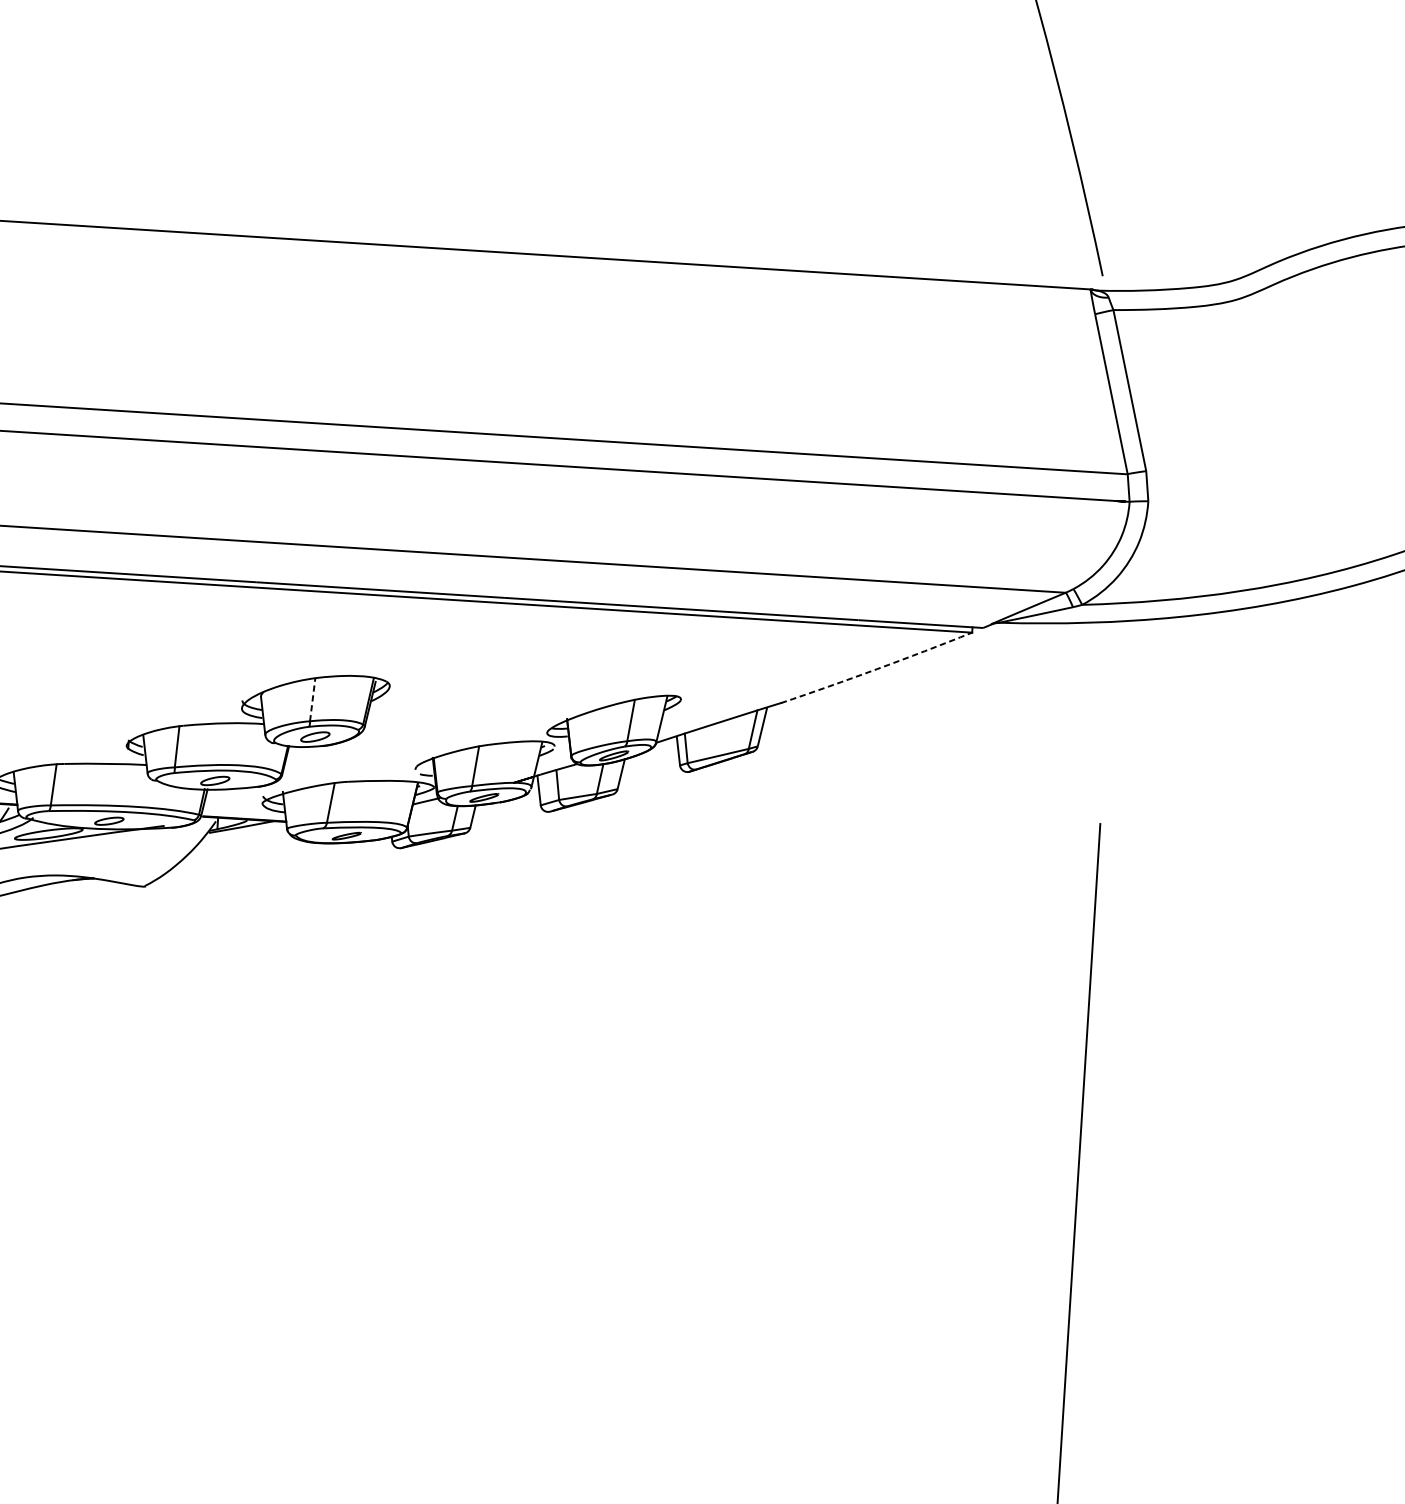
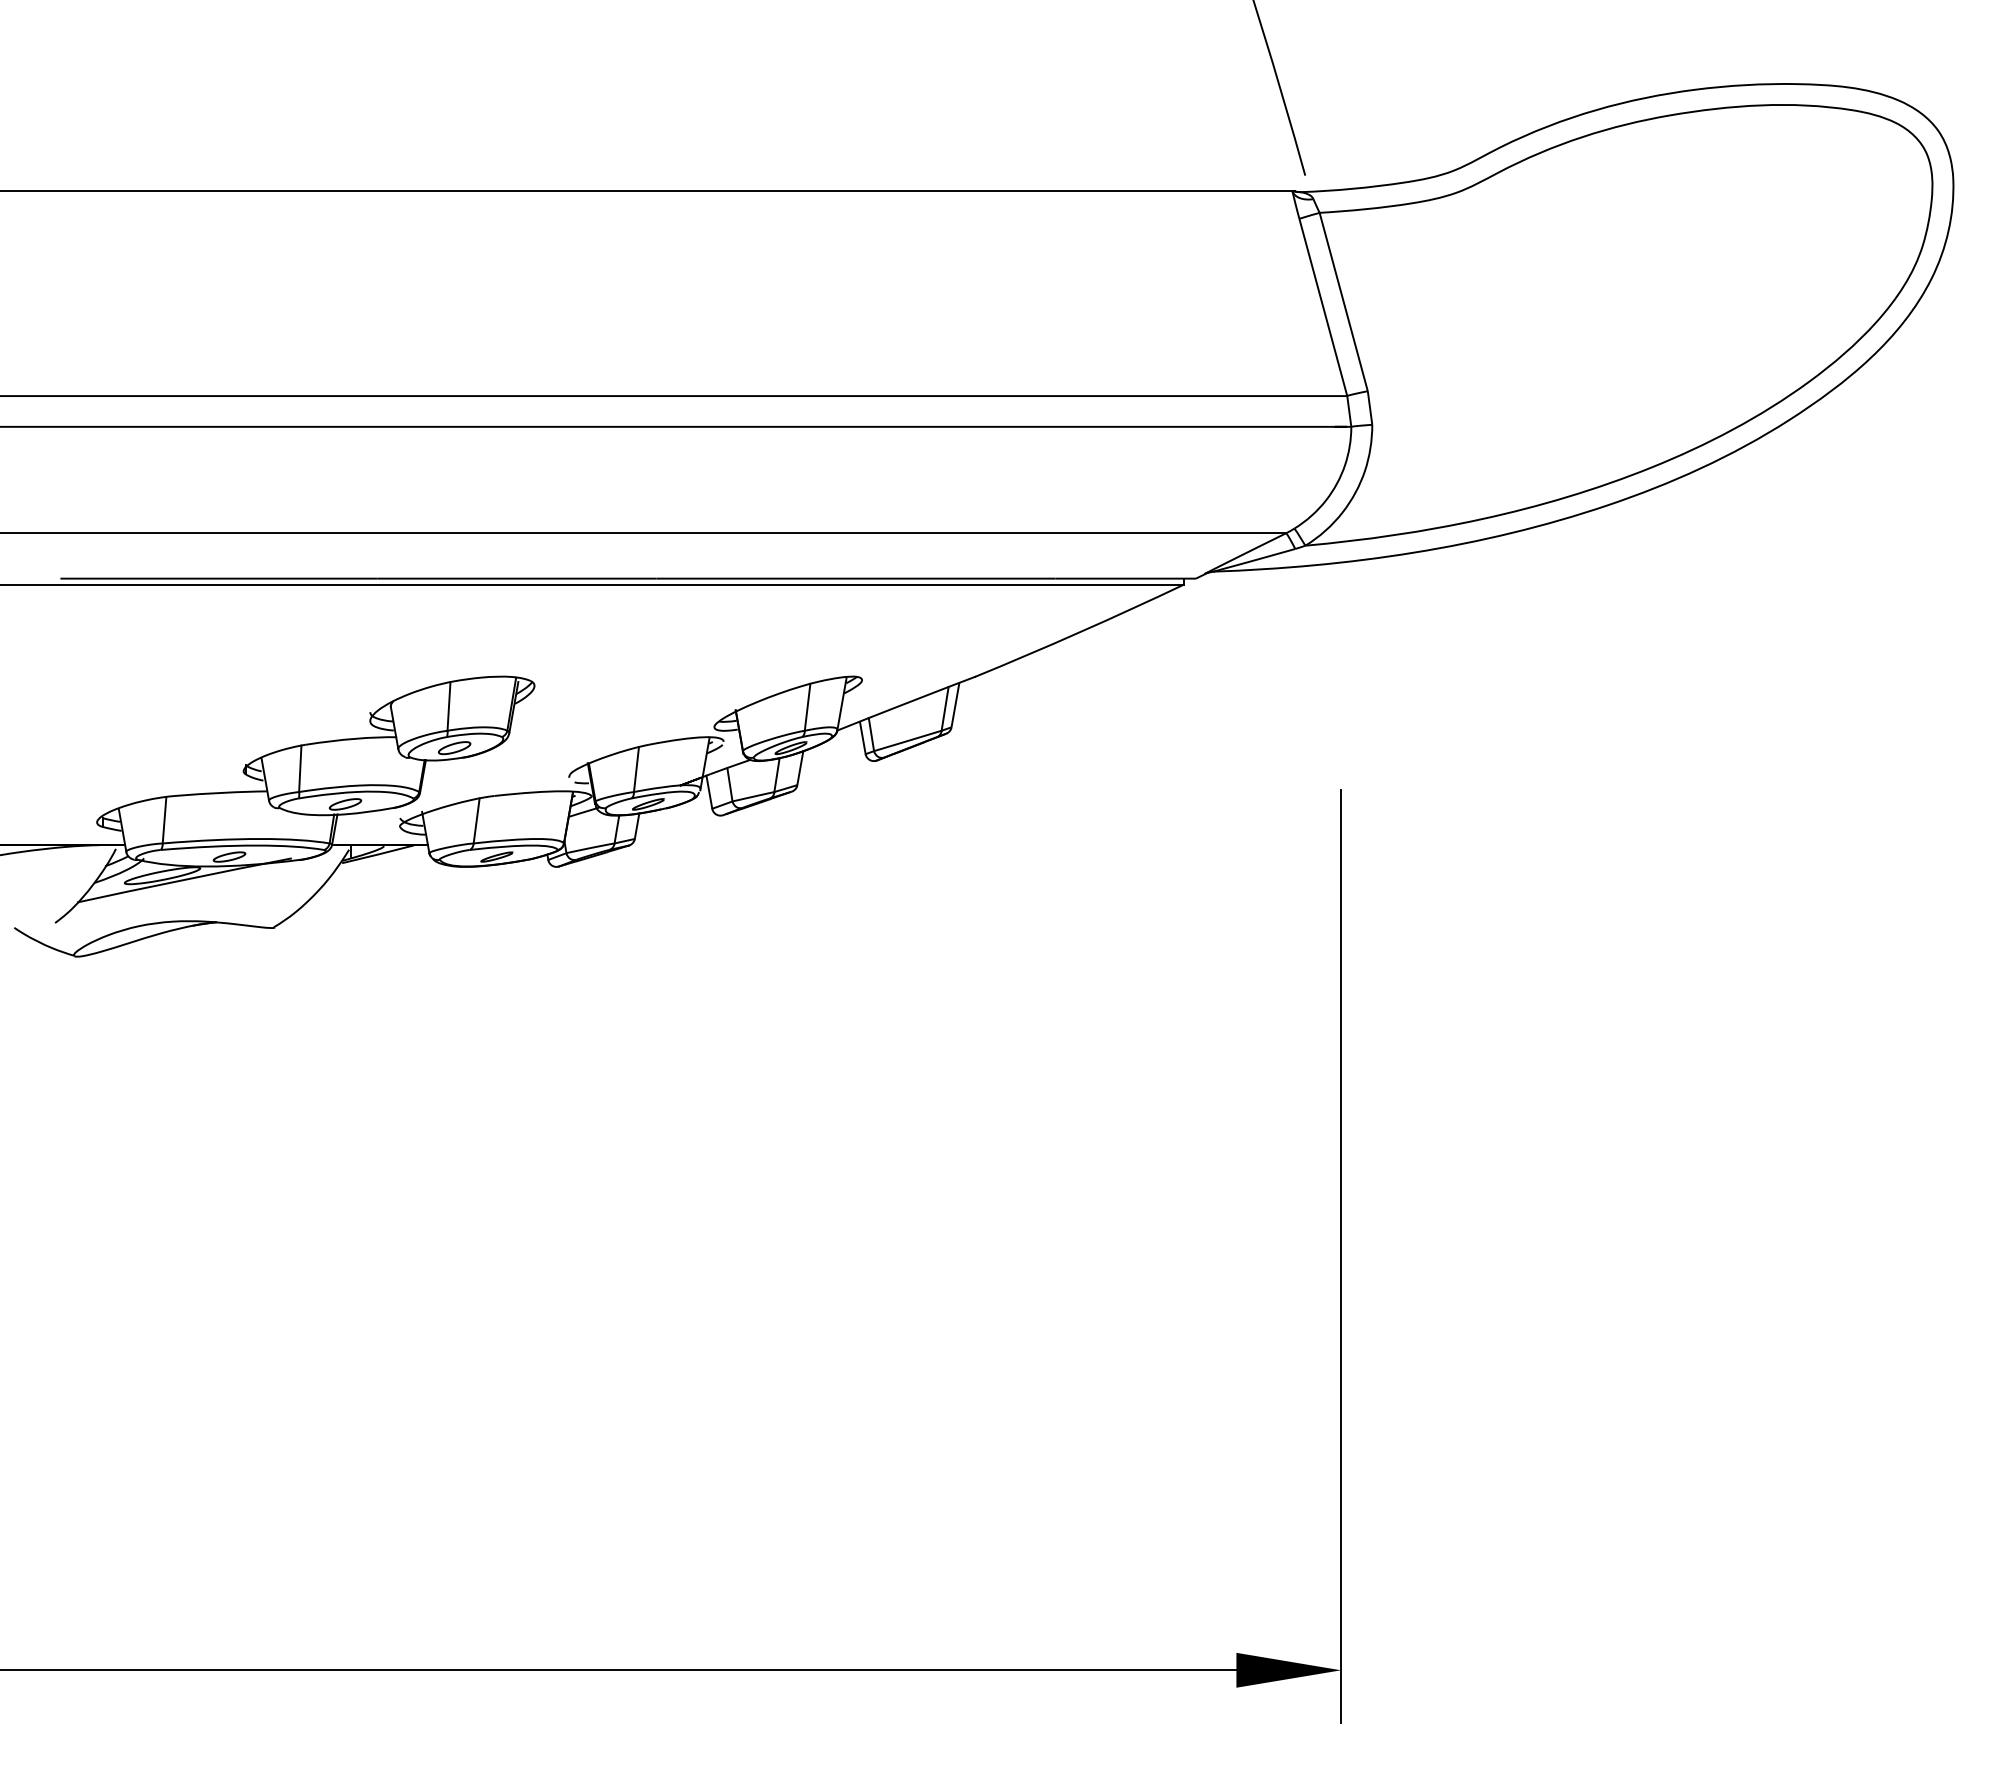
arc: (876, 669) -> (1079, 632), dashed -> solid
line: (313, 698) -> (449, 705), dashed -> solid

